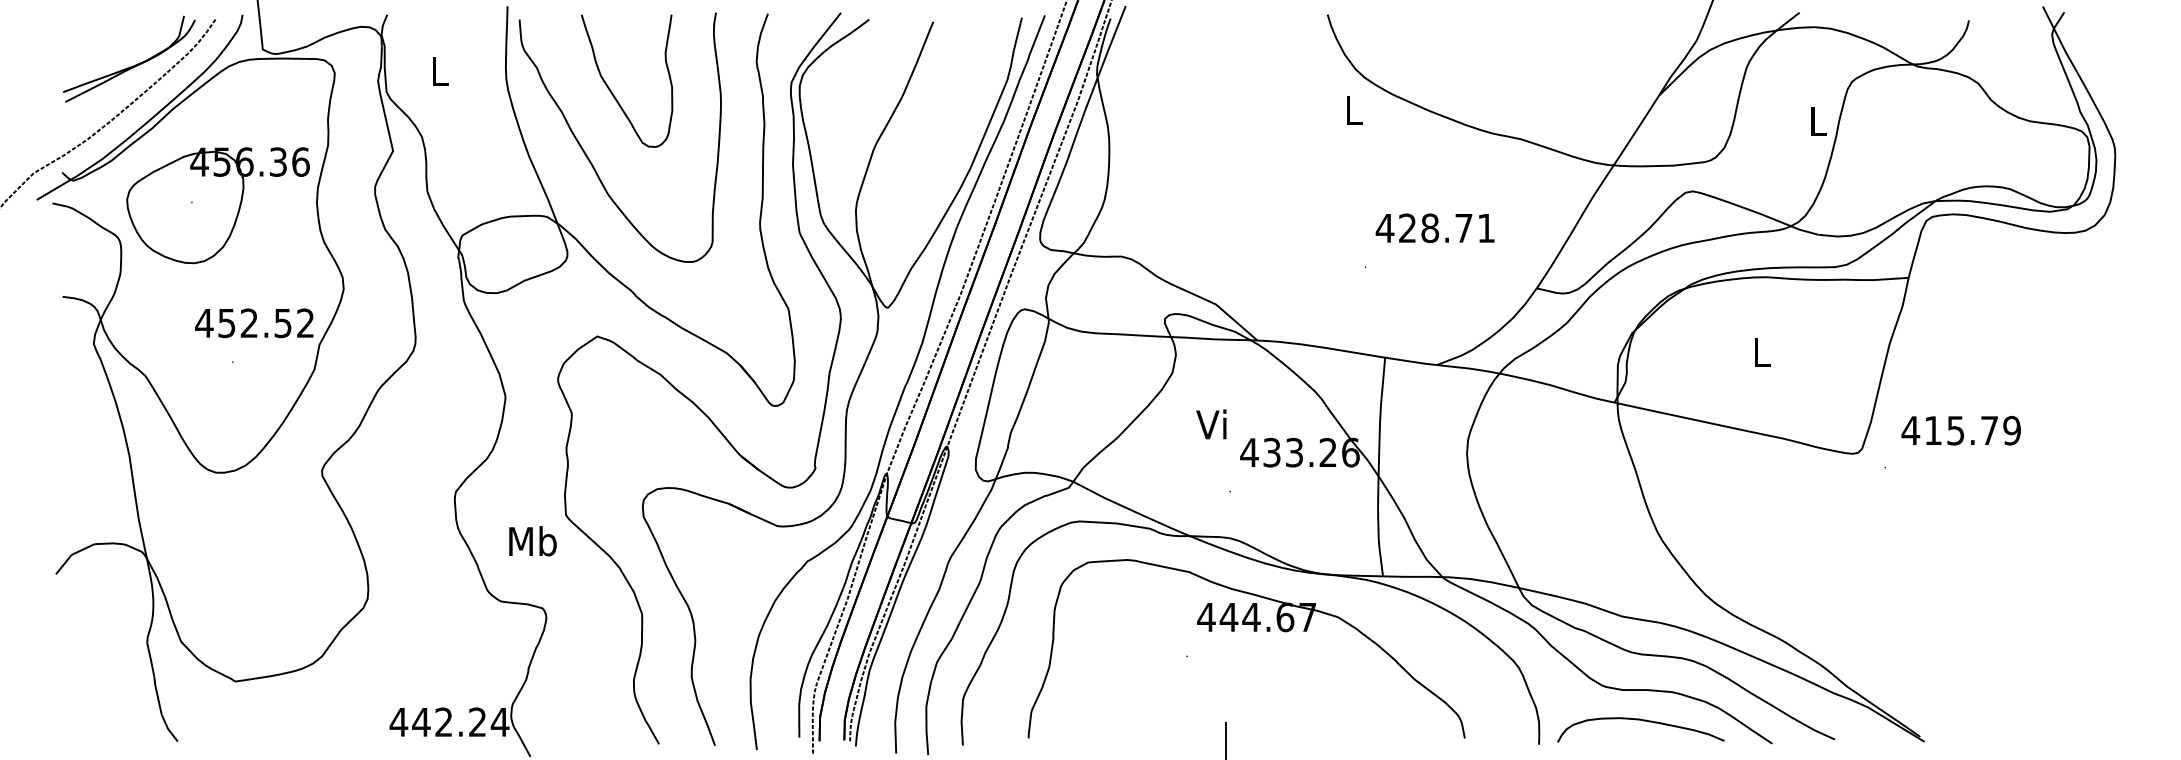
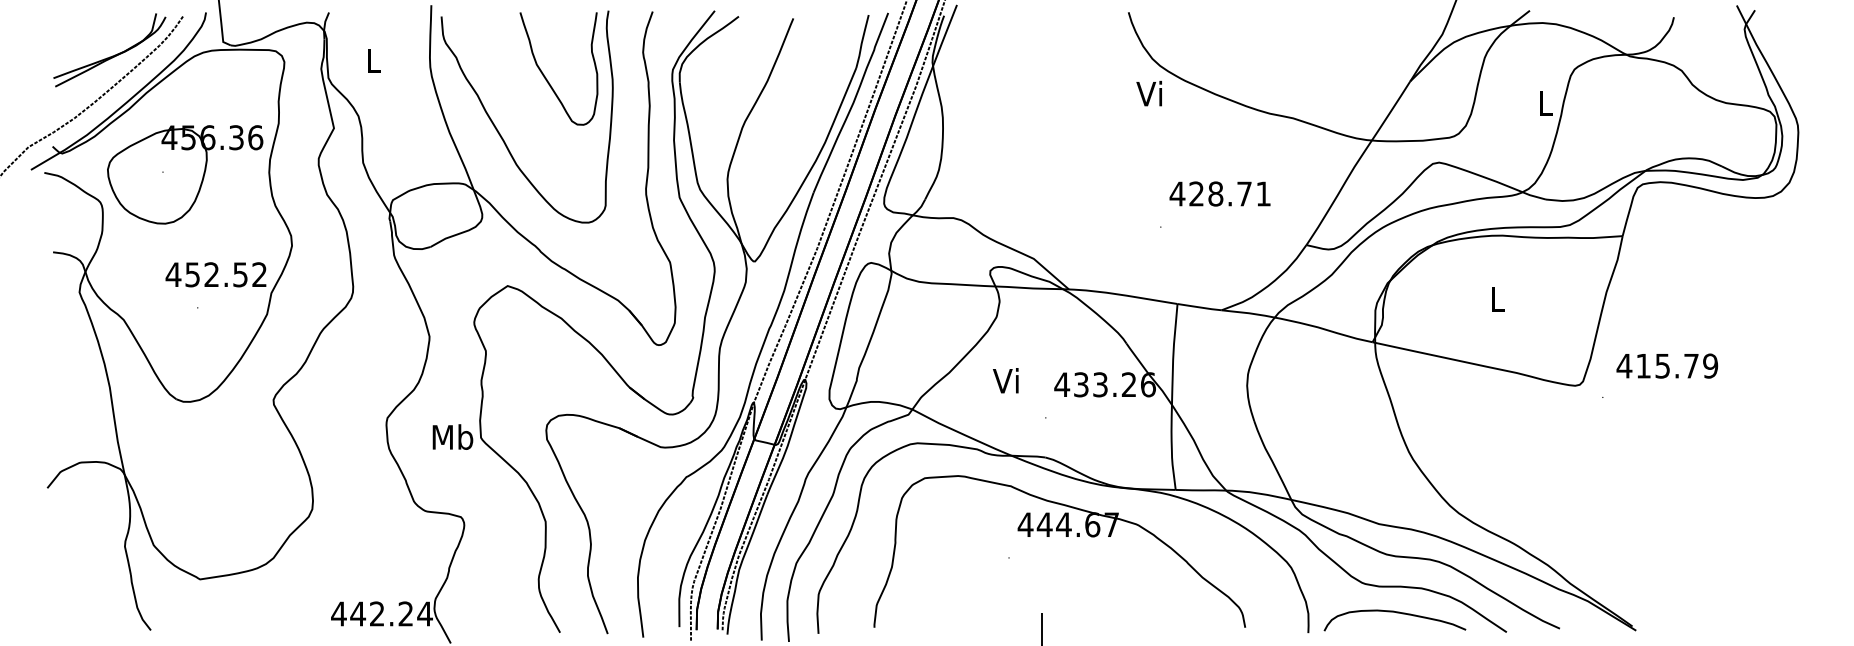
curve: (612, 91) -> (546, 77), moved
text: (1351, 110) -> (1148, 93), L -> Vi
text: (1211, 424) -> (1005, 380), moved
text: (532, 540) -> (452, 436), moved

